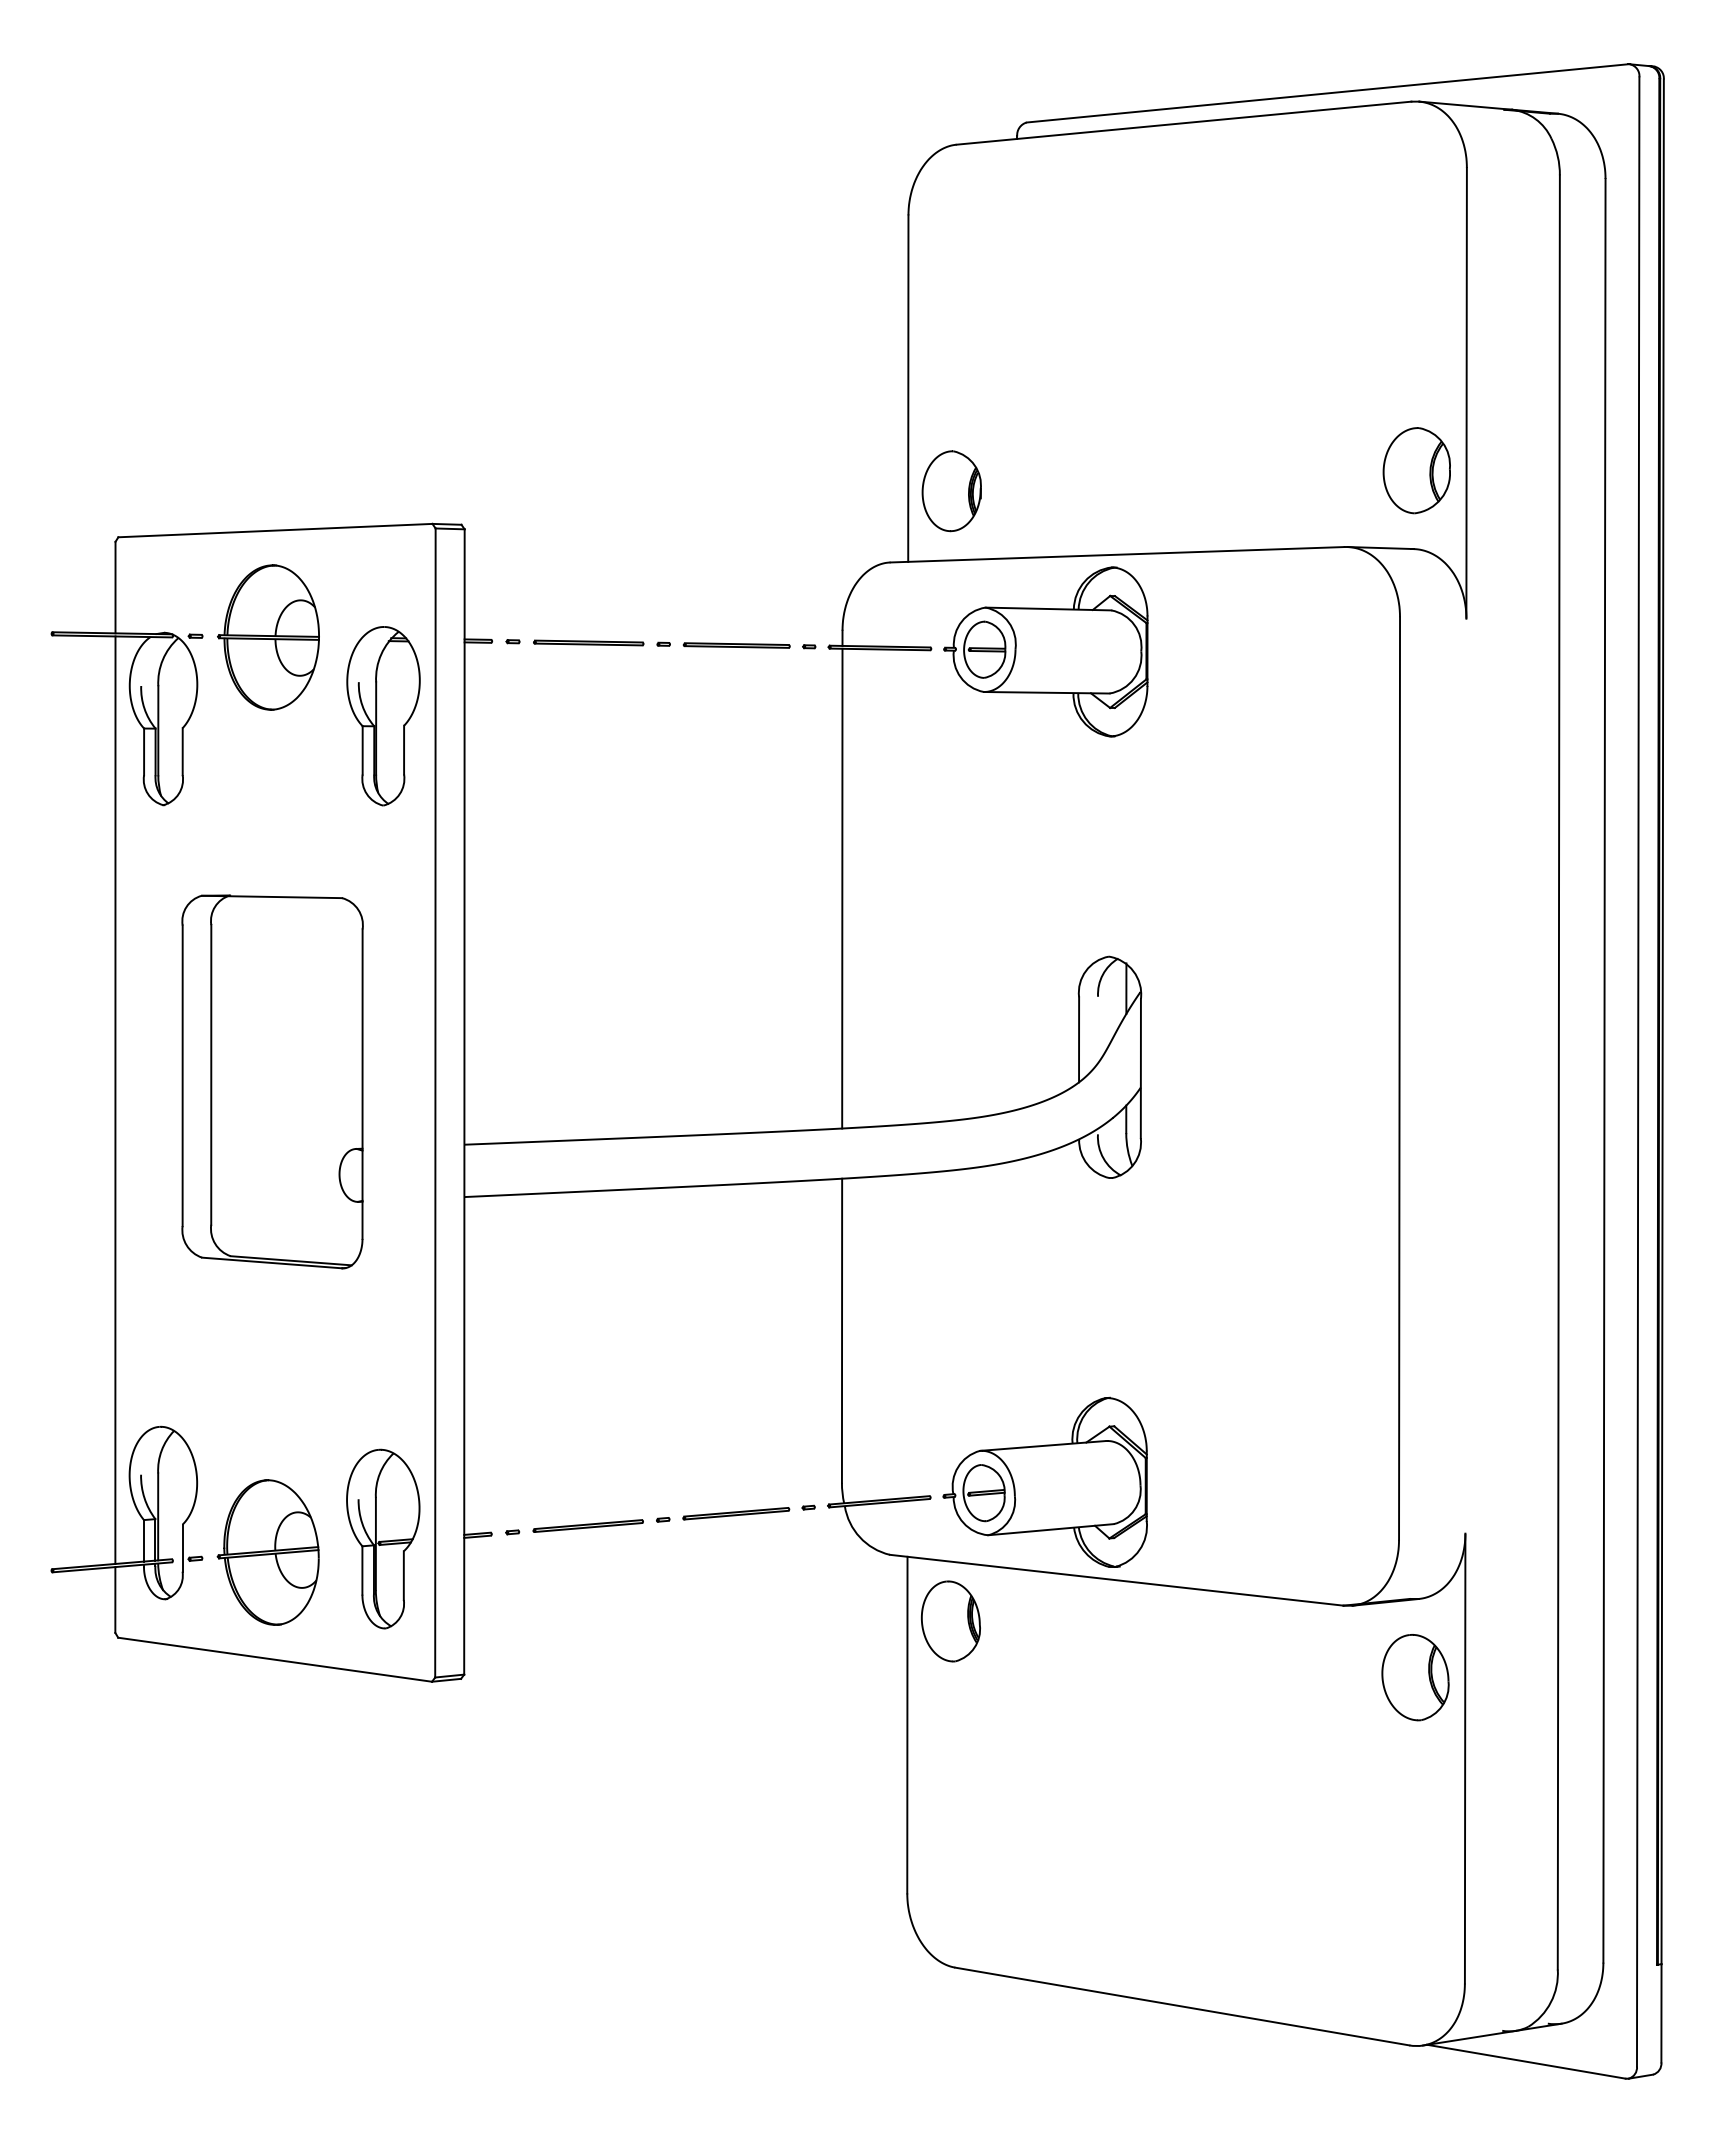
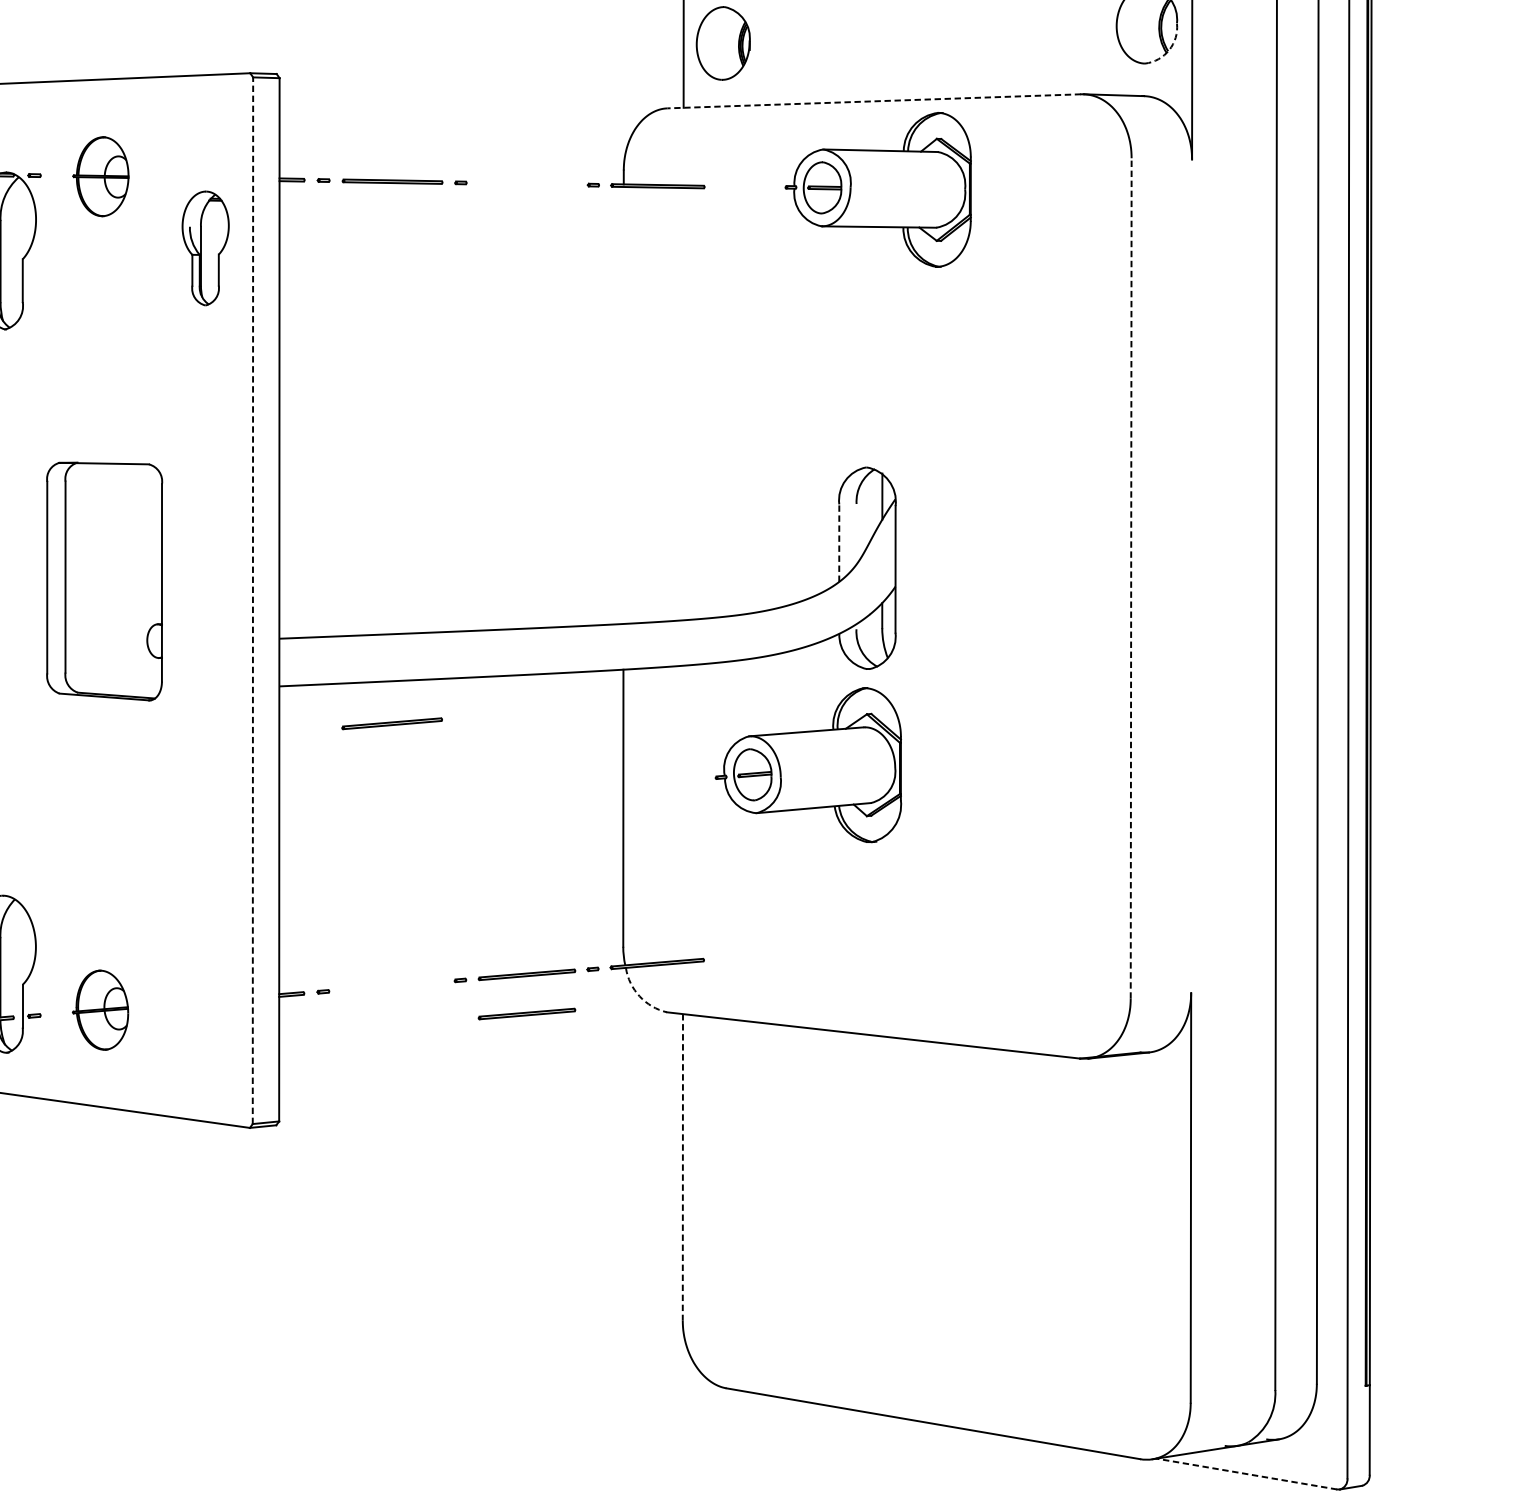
arc: (1441, 498) -> (1169, 50), solid -> dashed
line: (1117, 554) -> (874, 101), solid -> dashed
part: (268, 637) -> (100, 176), size x0.6
part: (736, 645) -> (527, 183), removed
part: (1045, 651) -> (877, 189), moved
part: (383, 716) -> (205, 248), size x0.7
line: (842, 888) -> (623, 405), removed
line: (1079, 1039) -> (839, 542), solid -> dashed
line: (1399, 1078) -> (1131, 578), solid -> dashed
part: (272, 1081) -> (104, 581), size x0.7
line: (435, 1102) -> (253, 600), solid -> dashed
part: (1044, 1481) -> (807, 764), moved
part: (587, 1525) -> (391, 723), moved
arc: (859, 1537) -> (639, 996), solid -> dashed
part: (383, 1538) -> (205, 997), removed
part: (267, 1552) -> (100, 1010), size x0.6
part: (736, 1556) -> (527, 1013), added
part: (950, 1621) -> (722, 1073), removed
part: (1415, 1677) -> (1145, 1124), removed
line: (907, 1725) -> (682, 1167), solid -> dashed
line: (1526, 2061) -> (1246, 1473), solid -> dashed

